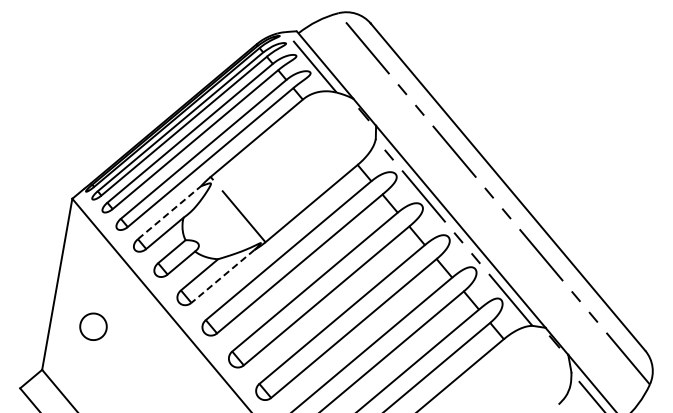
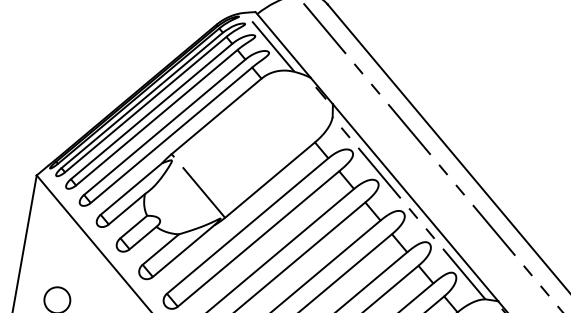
line: (169, 212) -> (131, 188), dashed -> solid
line: (222, 276) -> (183, 251), dashed -> solid

